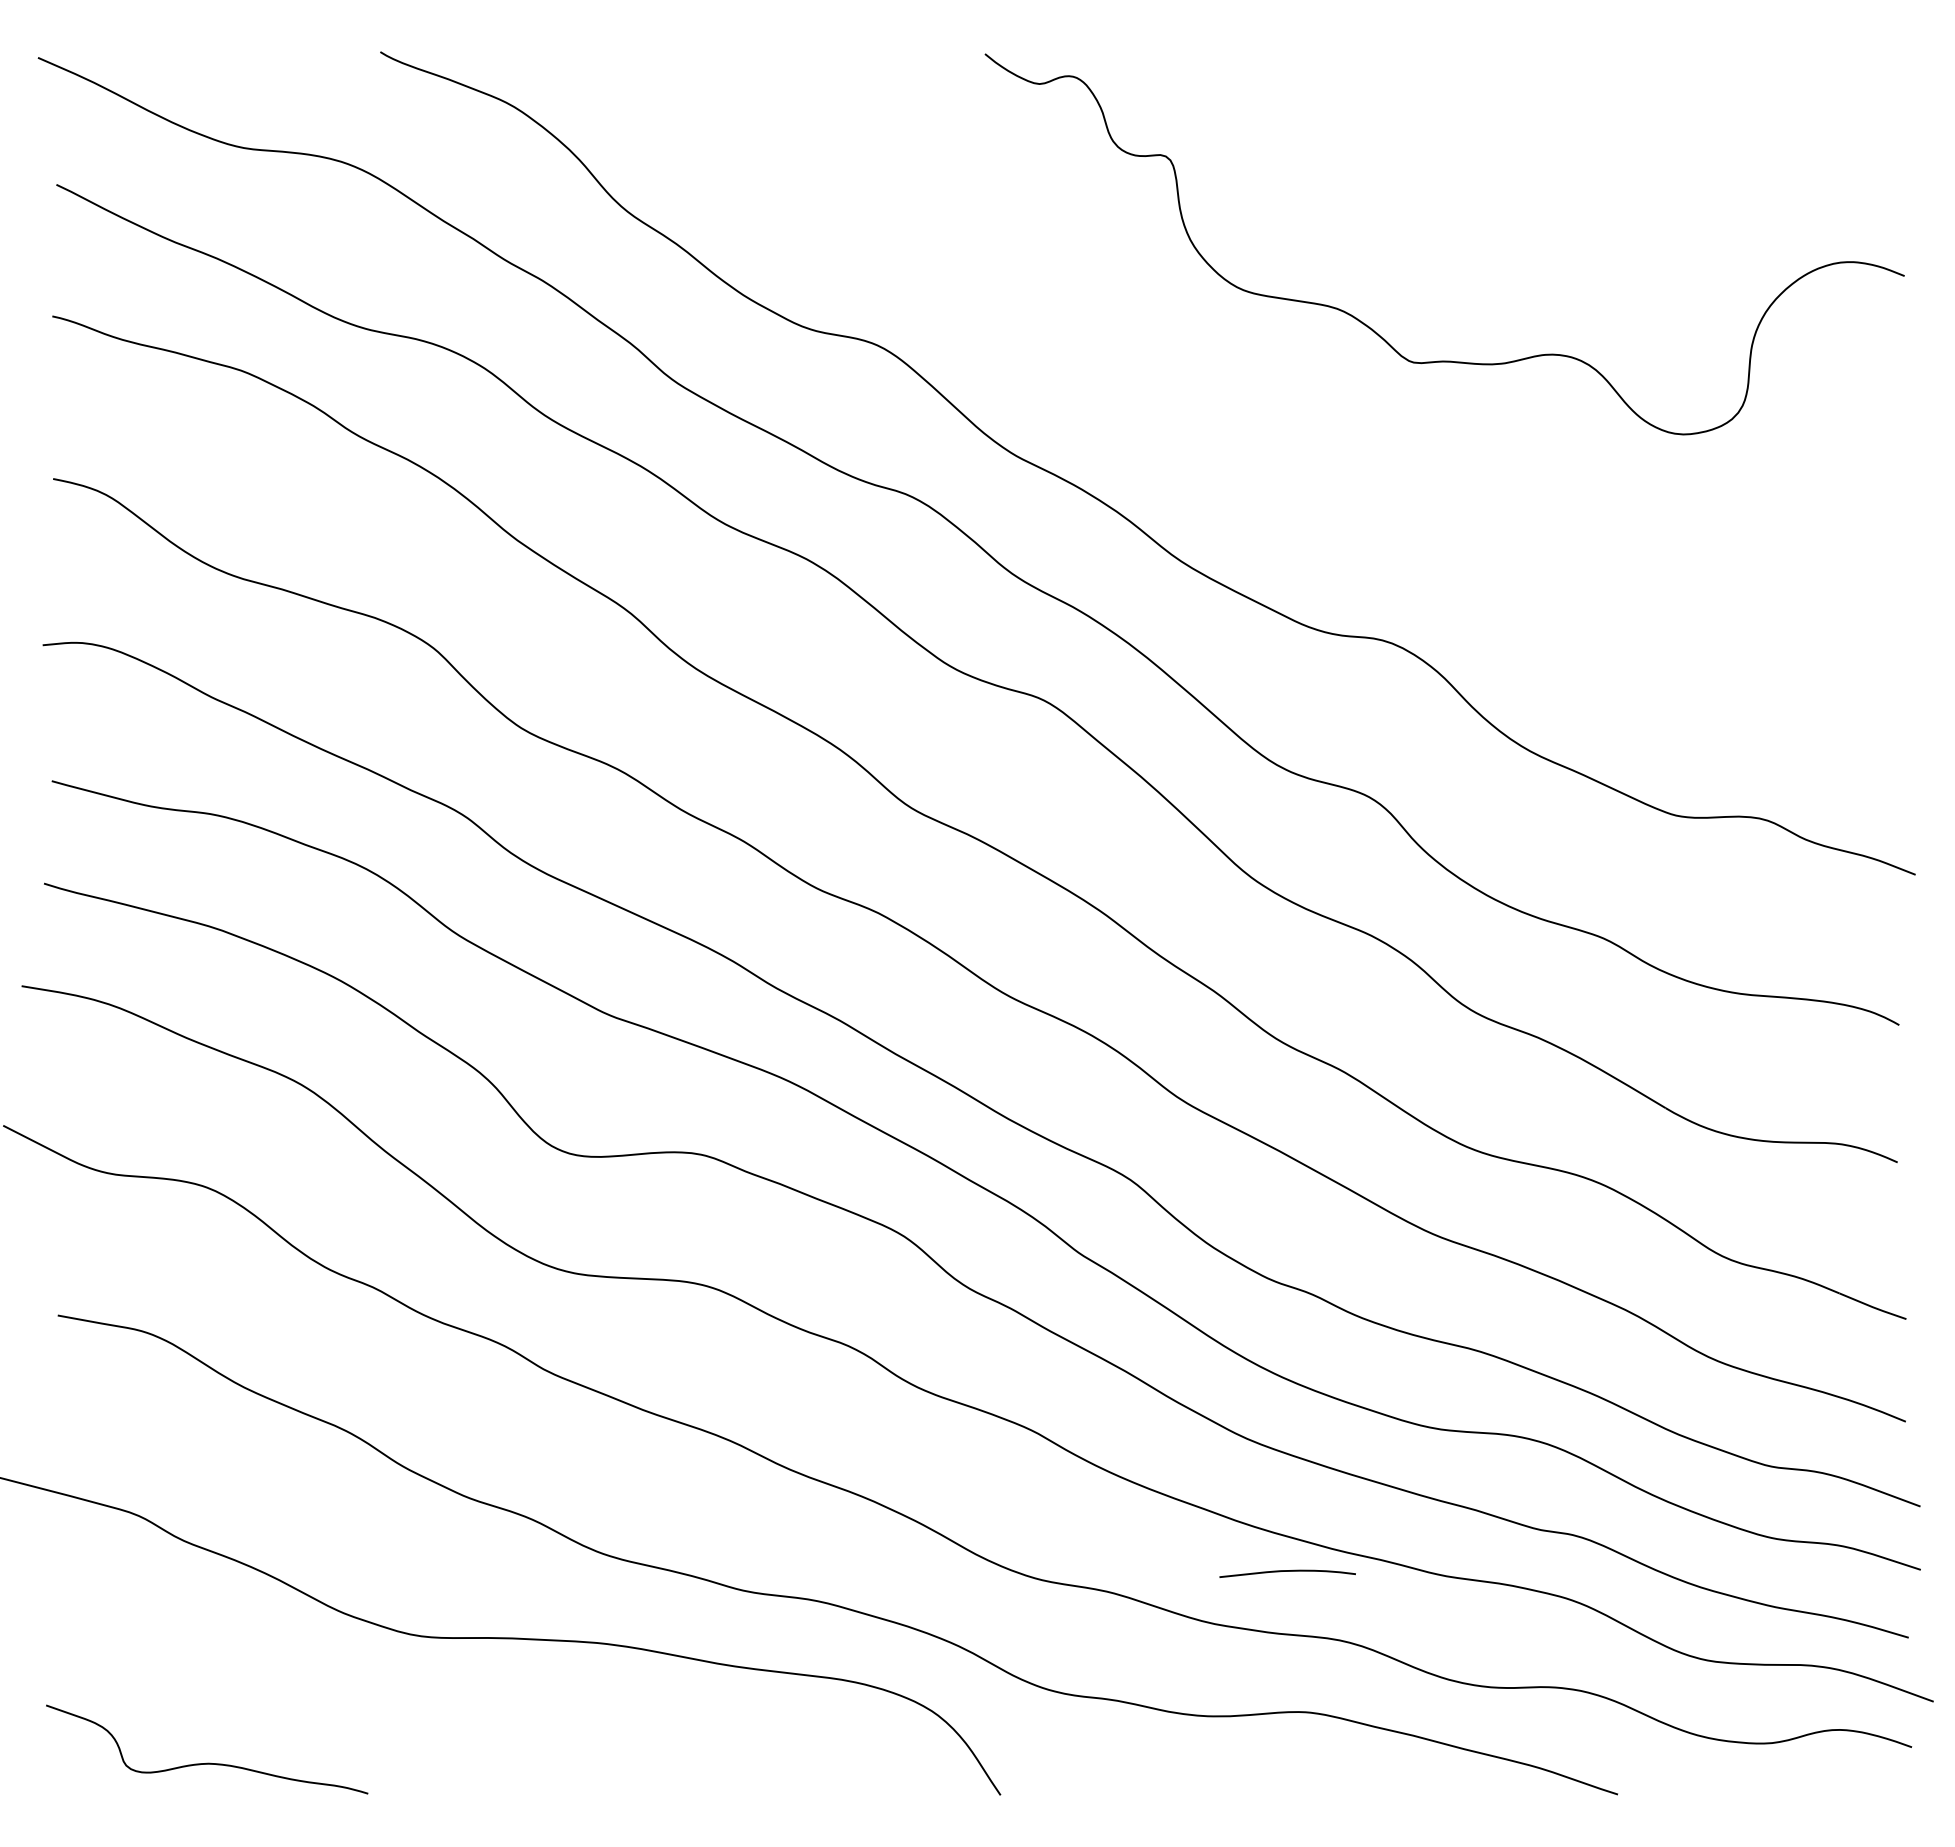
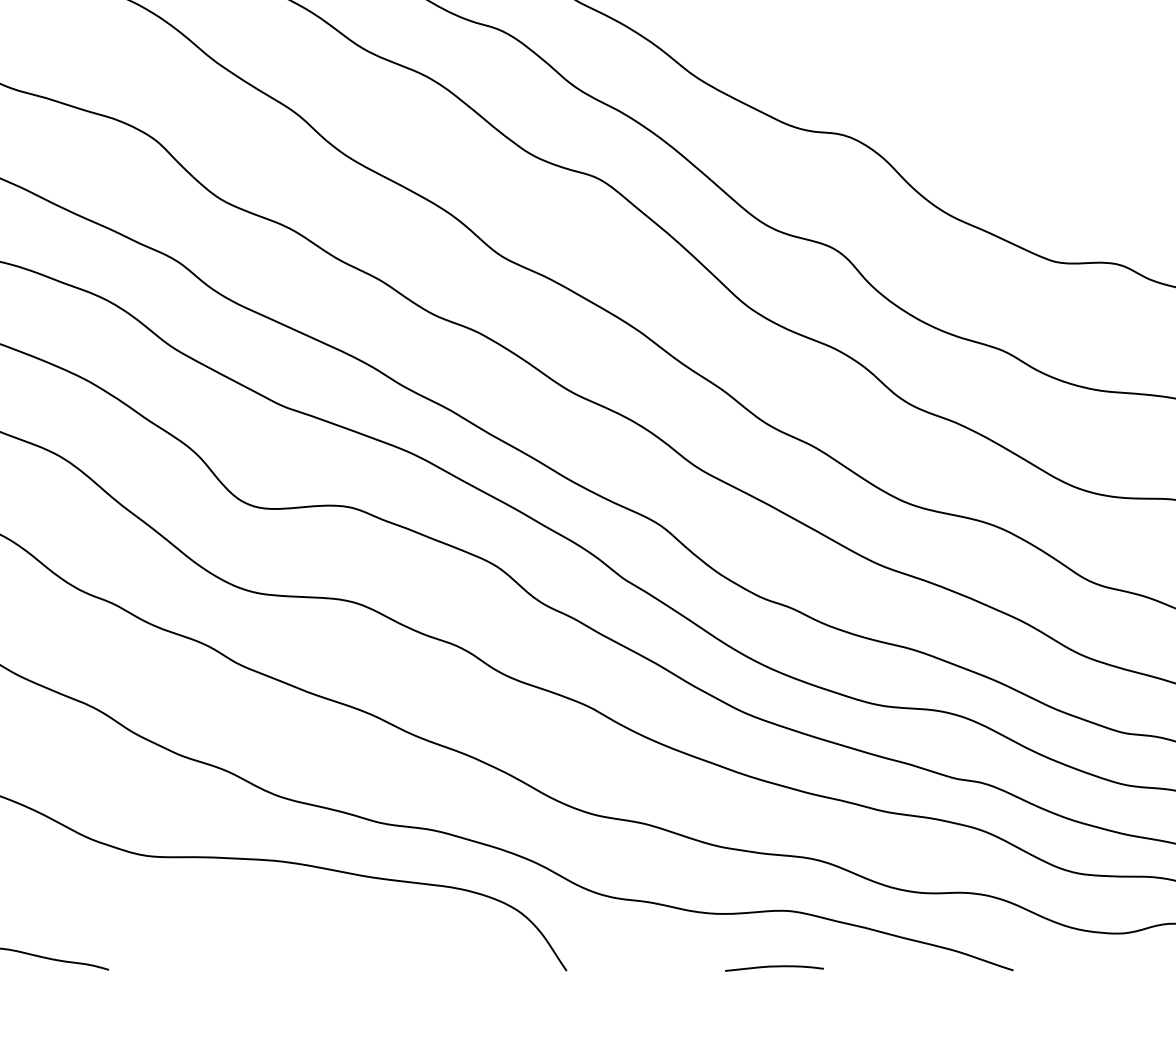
curve: (1287, 1571) -> (774, 966), moved

